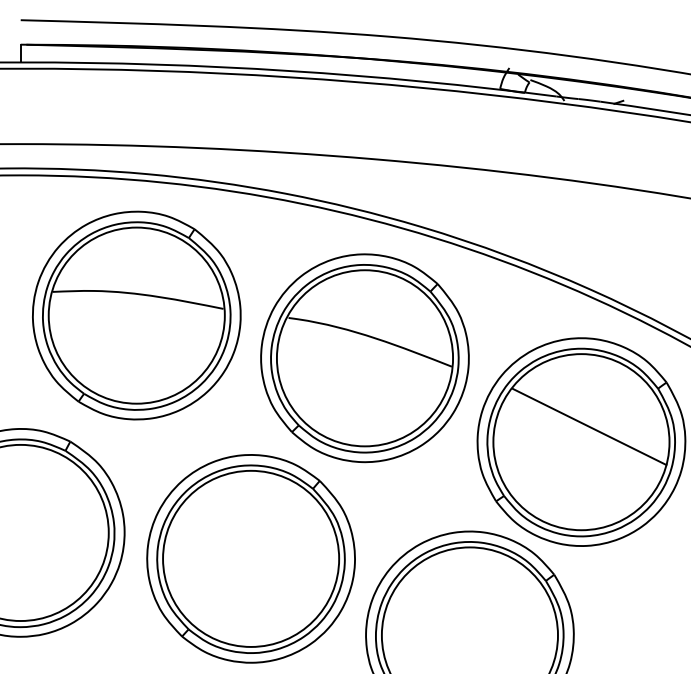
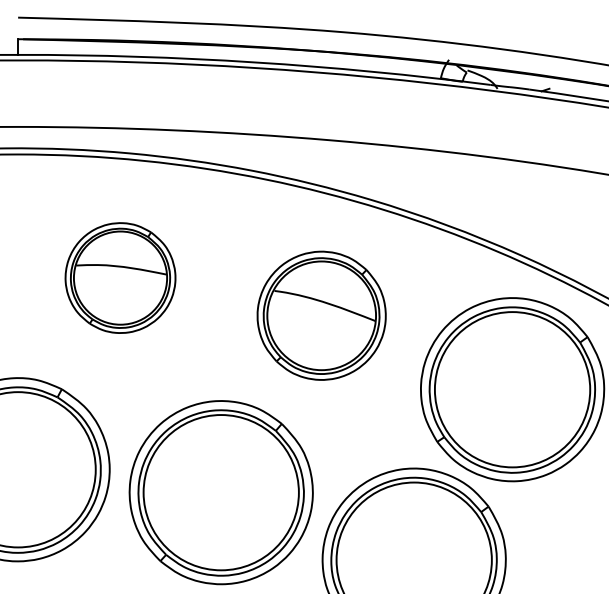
part: (136, 315) -> (120, 278), size x0.6
part: (364, 358) -> (321, 315), size x0.7
line: (589, 426) -> (519, 375), removed

